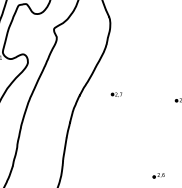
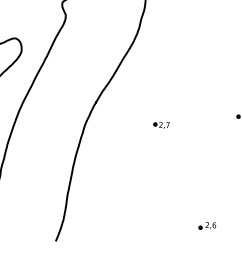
part: (116, 94) -> (161, 124), moved

